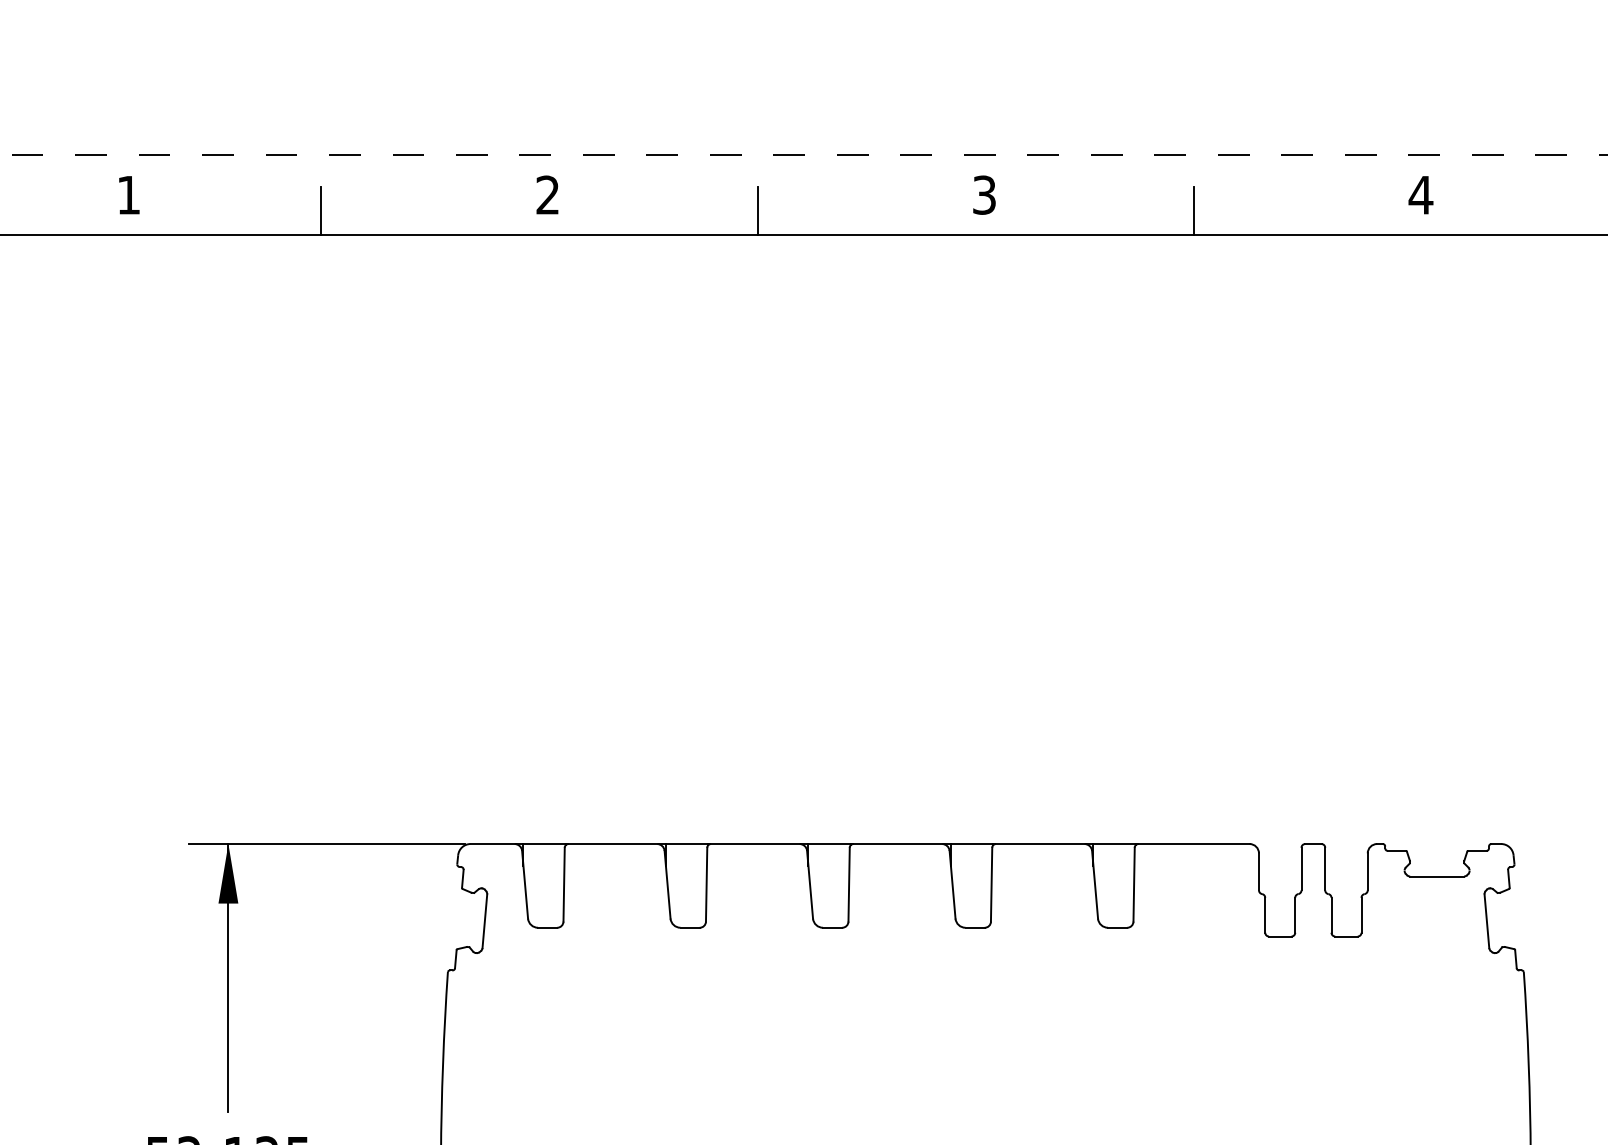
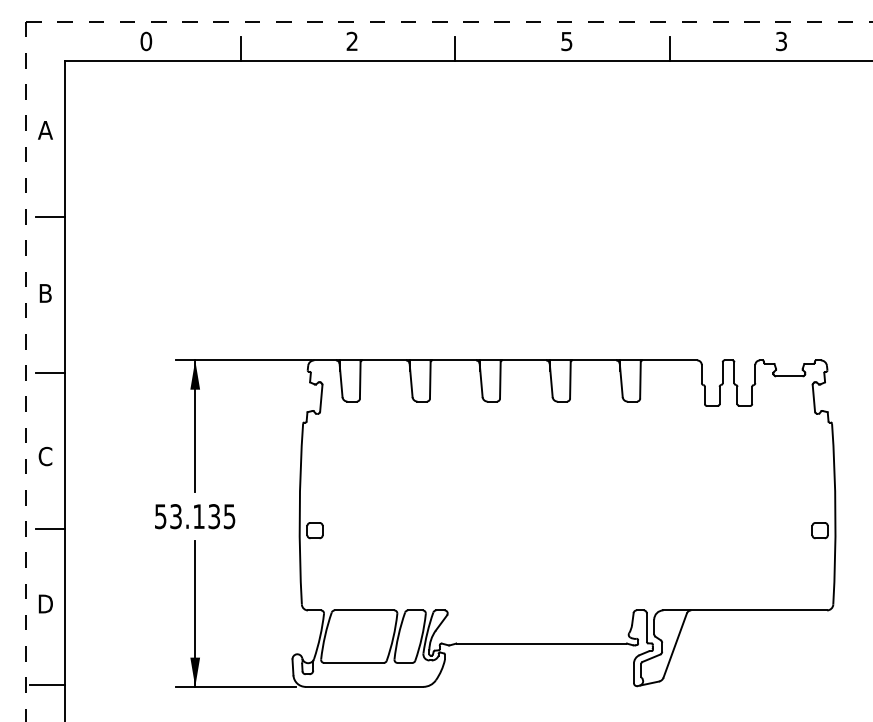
text: (983, 193) -> (566, 40), 3 -> 5
text: (129, 195) -> (146, 41), 1 -> 0
text: (1421, 195) -> (781, 41), 4 -> 3

